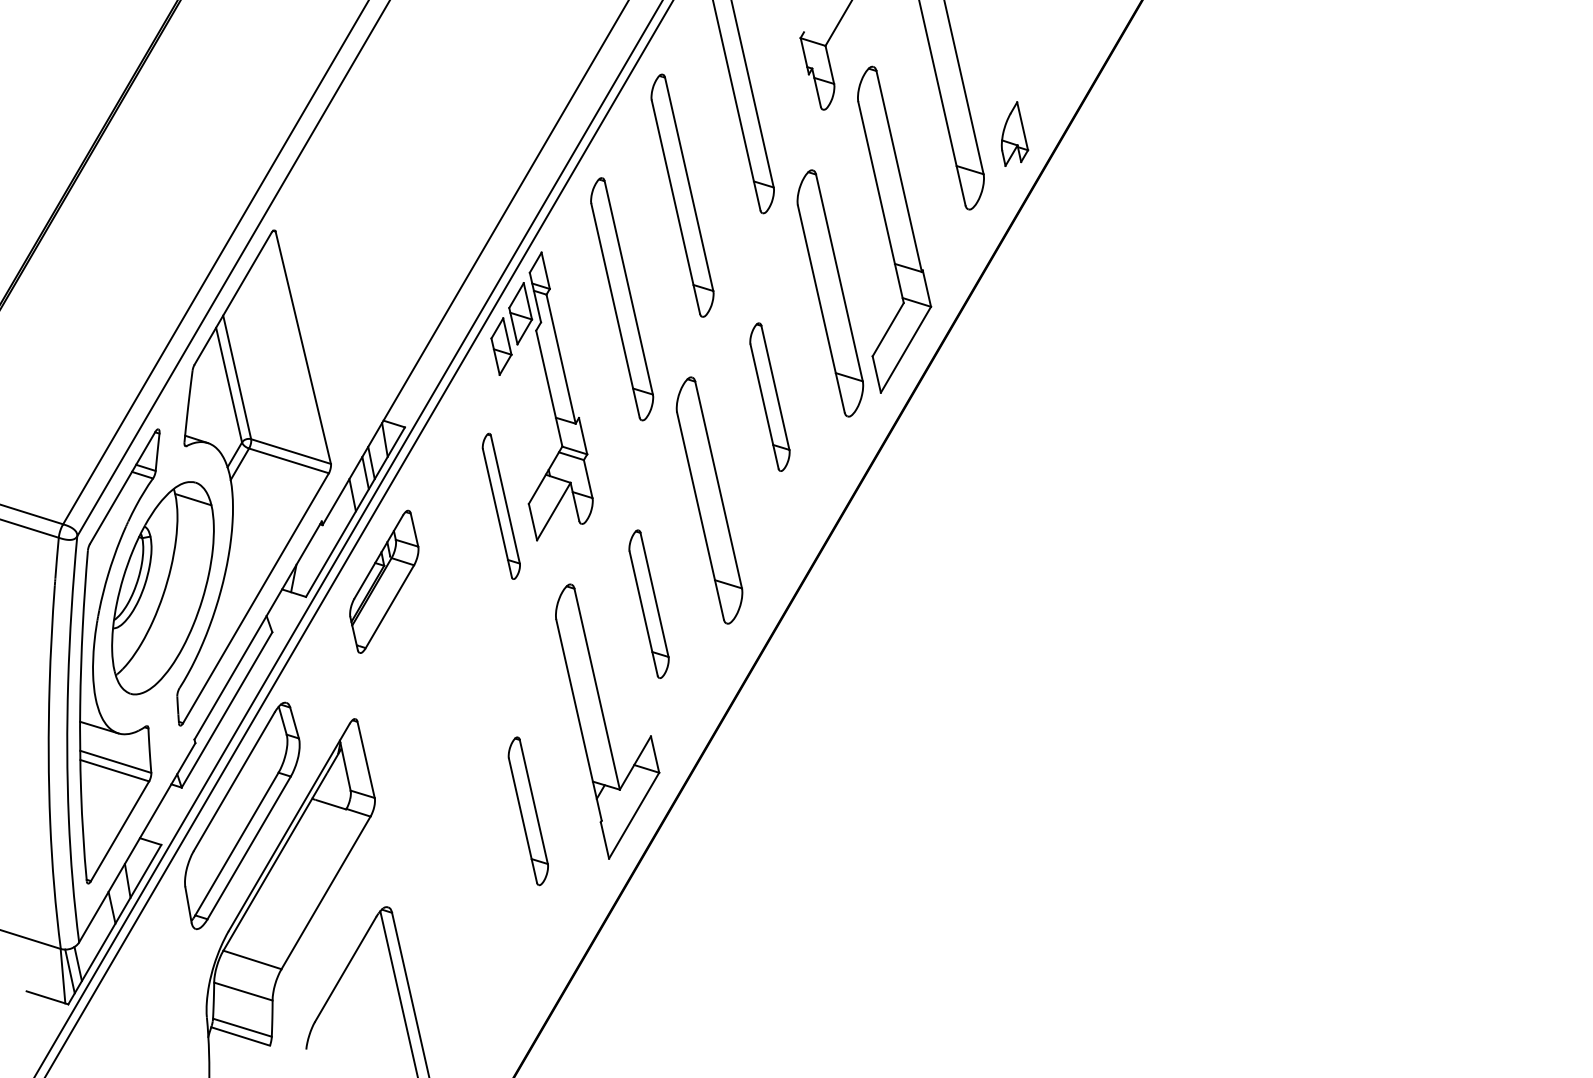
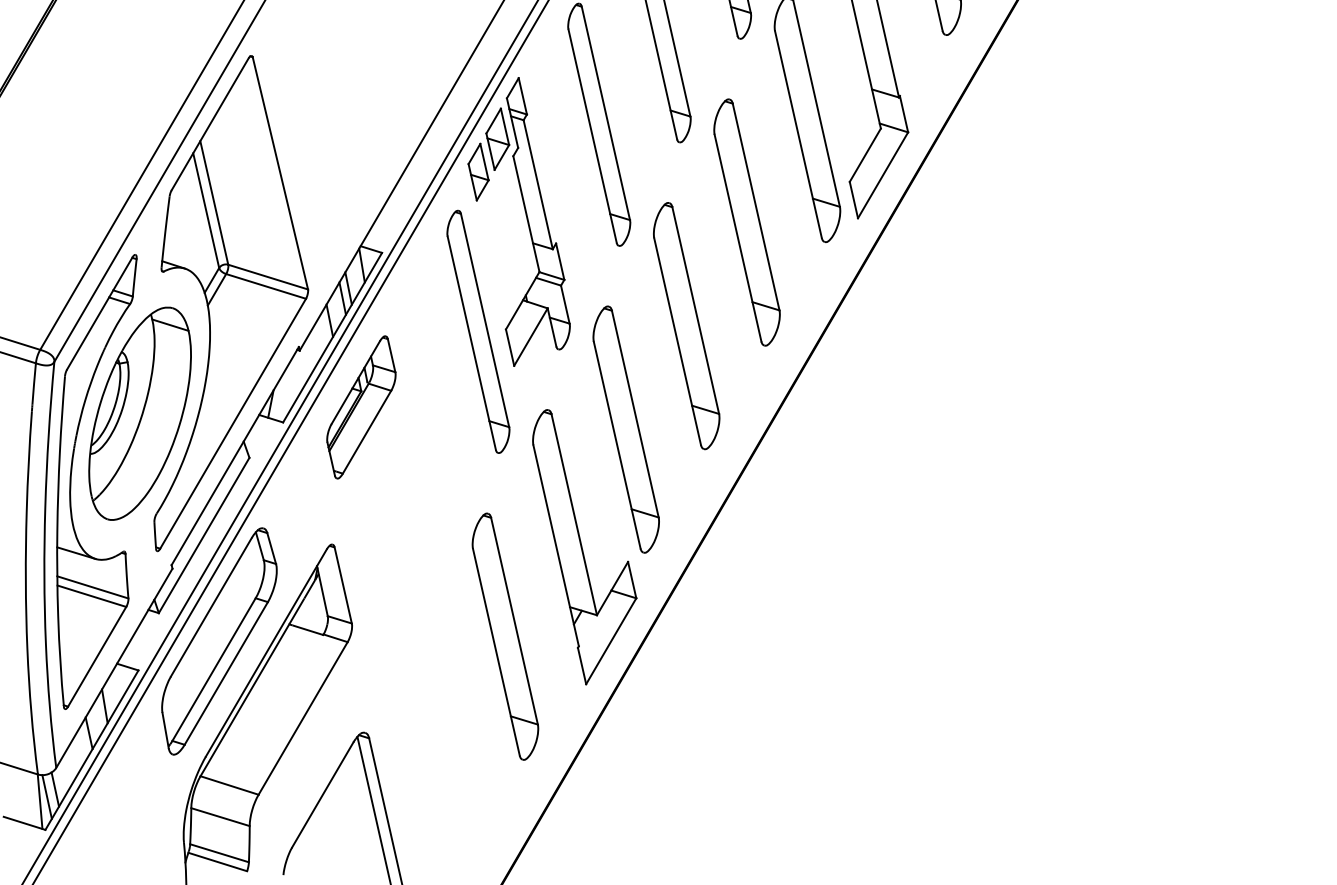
part: (769, 397) -> (746, 223), size x1.67
part: (501, 506) -> (478, 332), size x1.67
part: (648, 604) -> (625, 430), size x1.67
part: (528, 811) -> (505, 637), size x1.67

